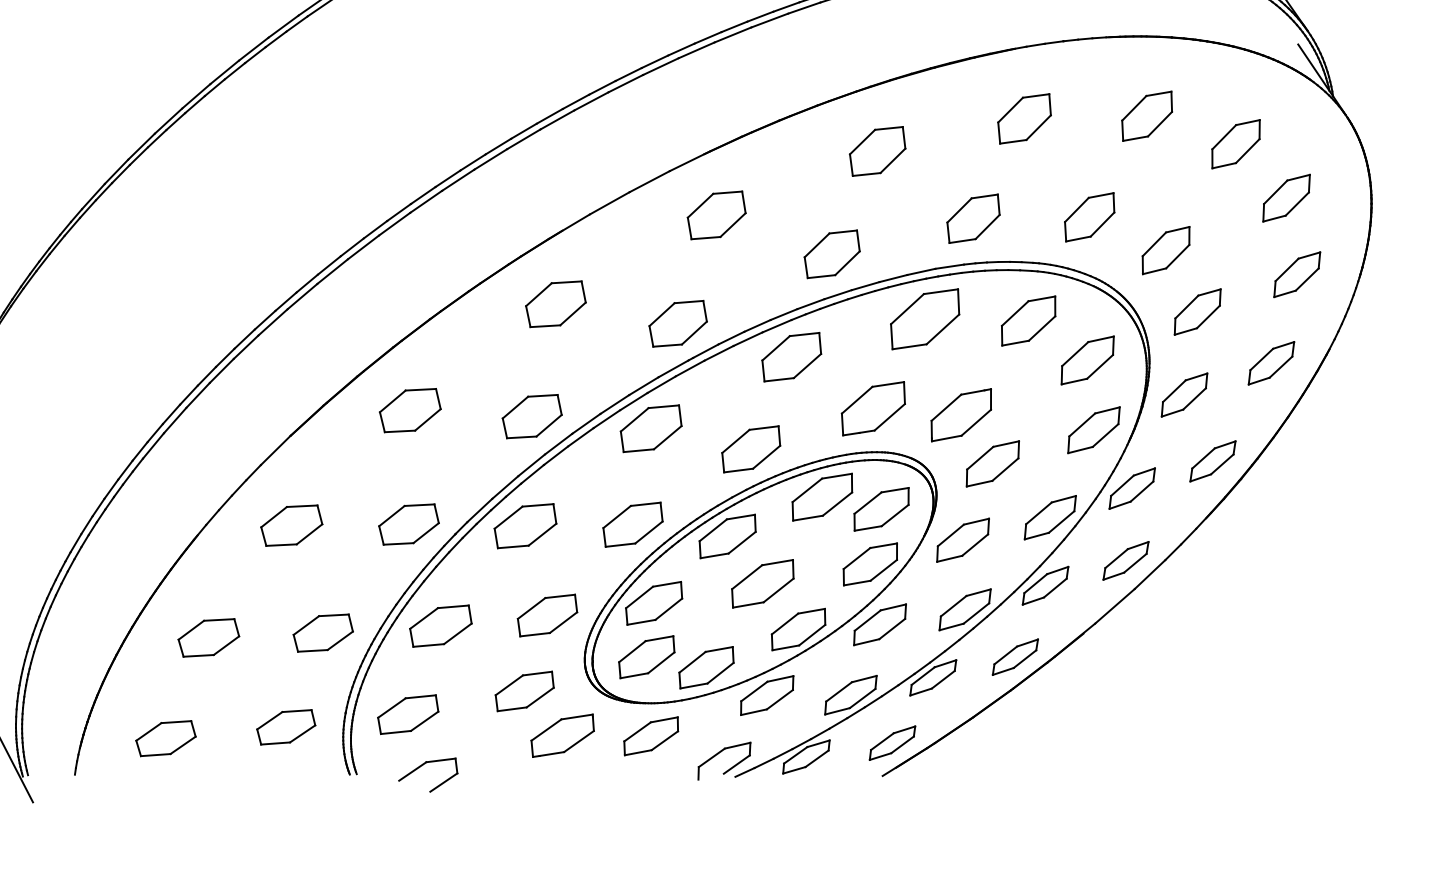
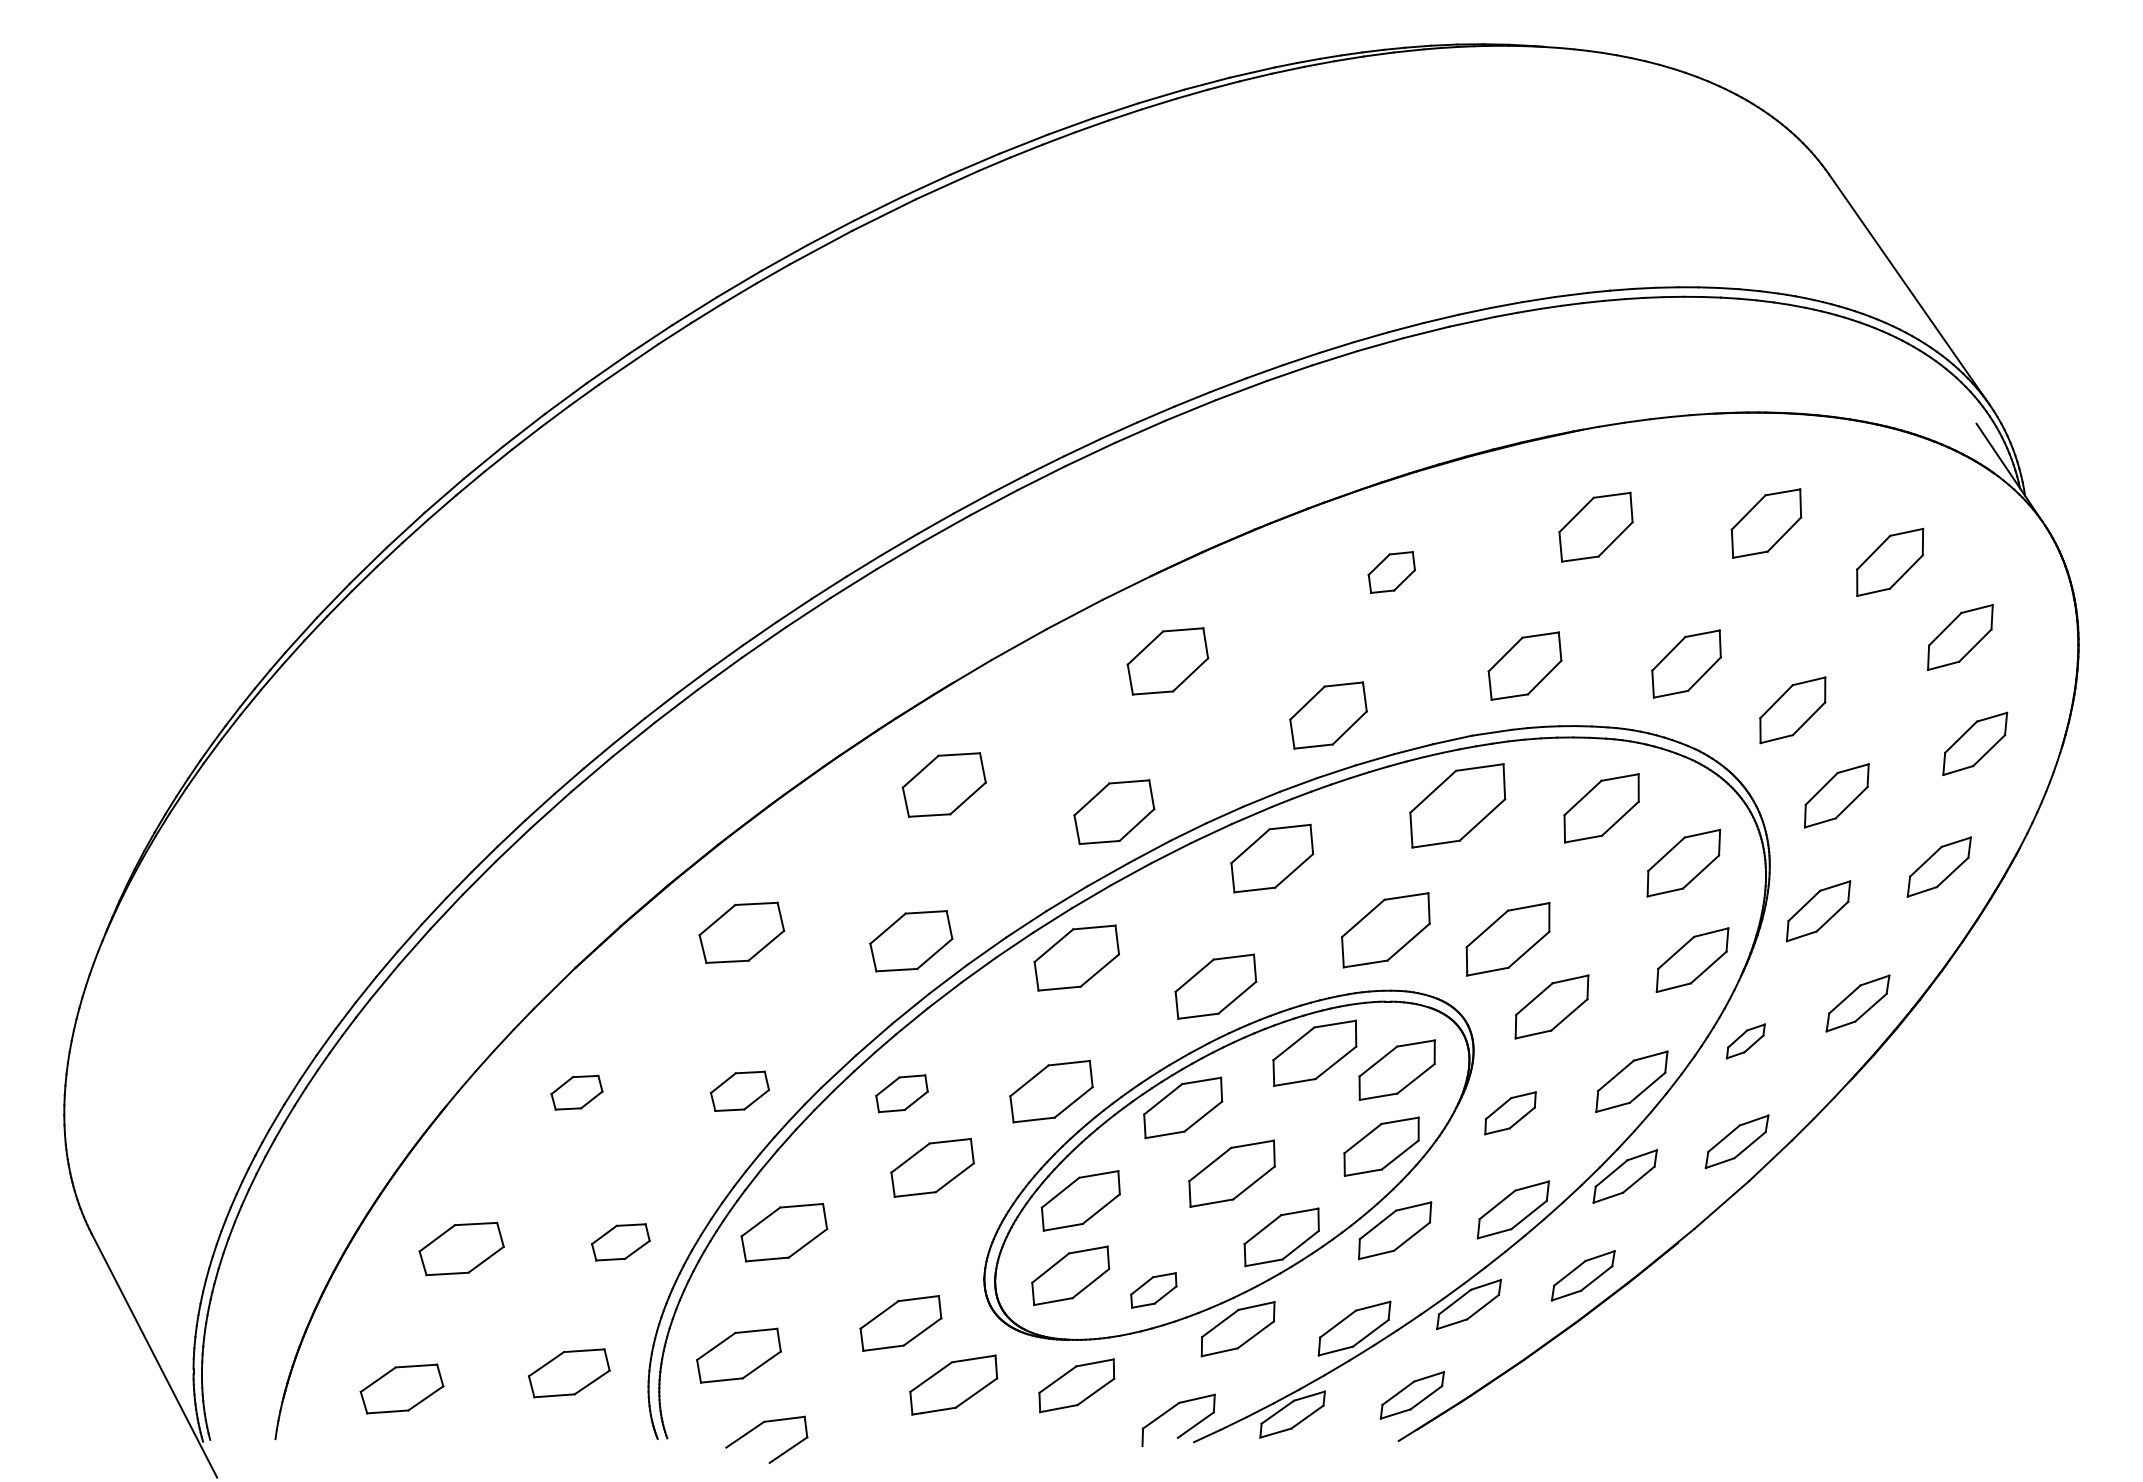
part: (877, 151) -> (1391, 572), size x0.6
part: (1132, 488) -> (1745, 1041), size x0.6
part: (408, 524) -> (739, 1091), size x0.7
part: (291, 525) -> (576, 1092), size x0.6
part: (525, 526) -> (901, 1093), size x0.6
part: (963, 540) -> (1510, 1113), size x0.7
part: (547, 615) -> (932, 1167), moved
part: (323, 633) -> (620, 1242), size x0.7
part: (706, 667) -> (1153, 1290), size x0.6

